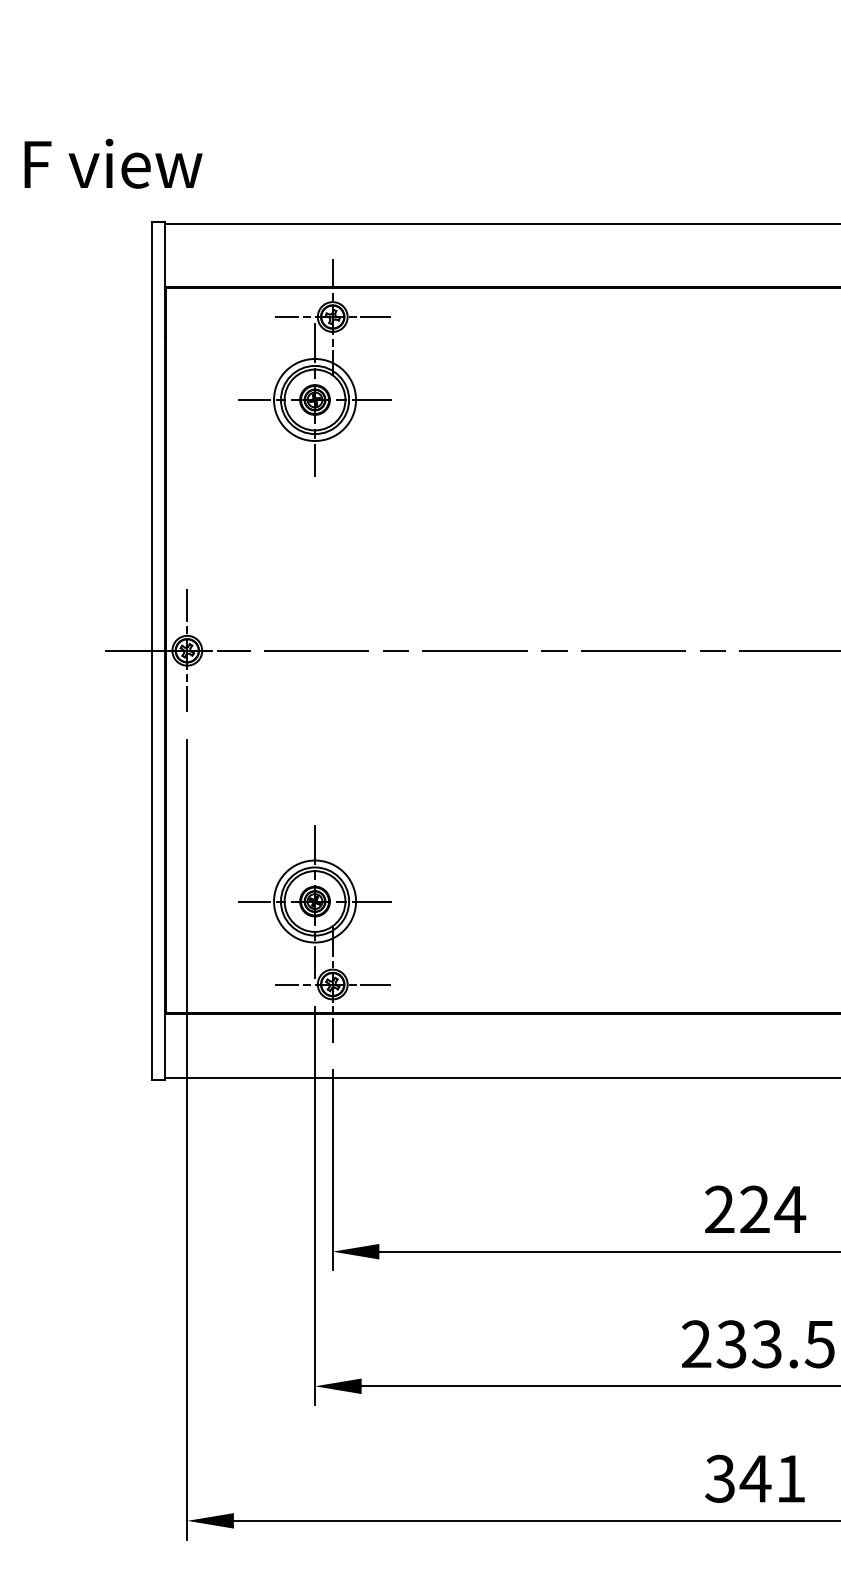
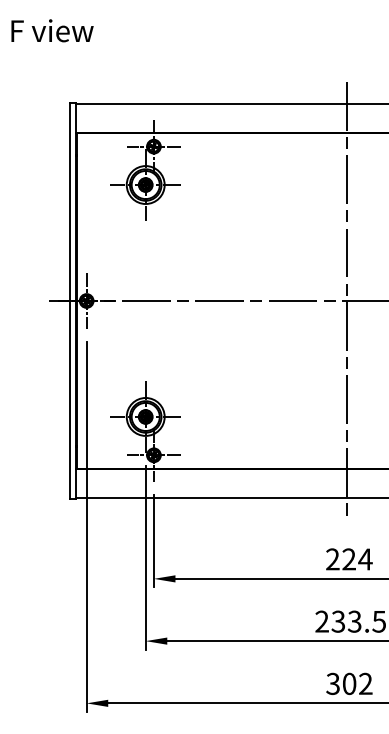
text: (113, 163) -> (52, 30), moved
line: (751, 649) -> (347, 300), added
text: (772, 1477) -> (357, 683), 341 -> 302

